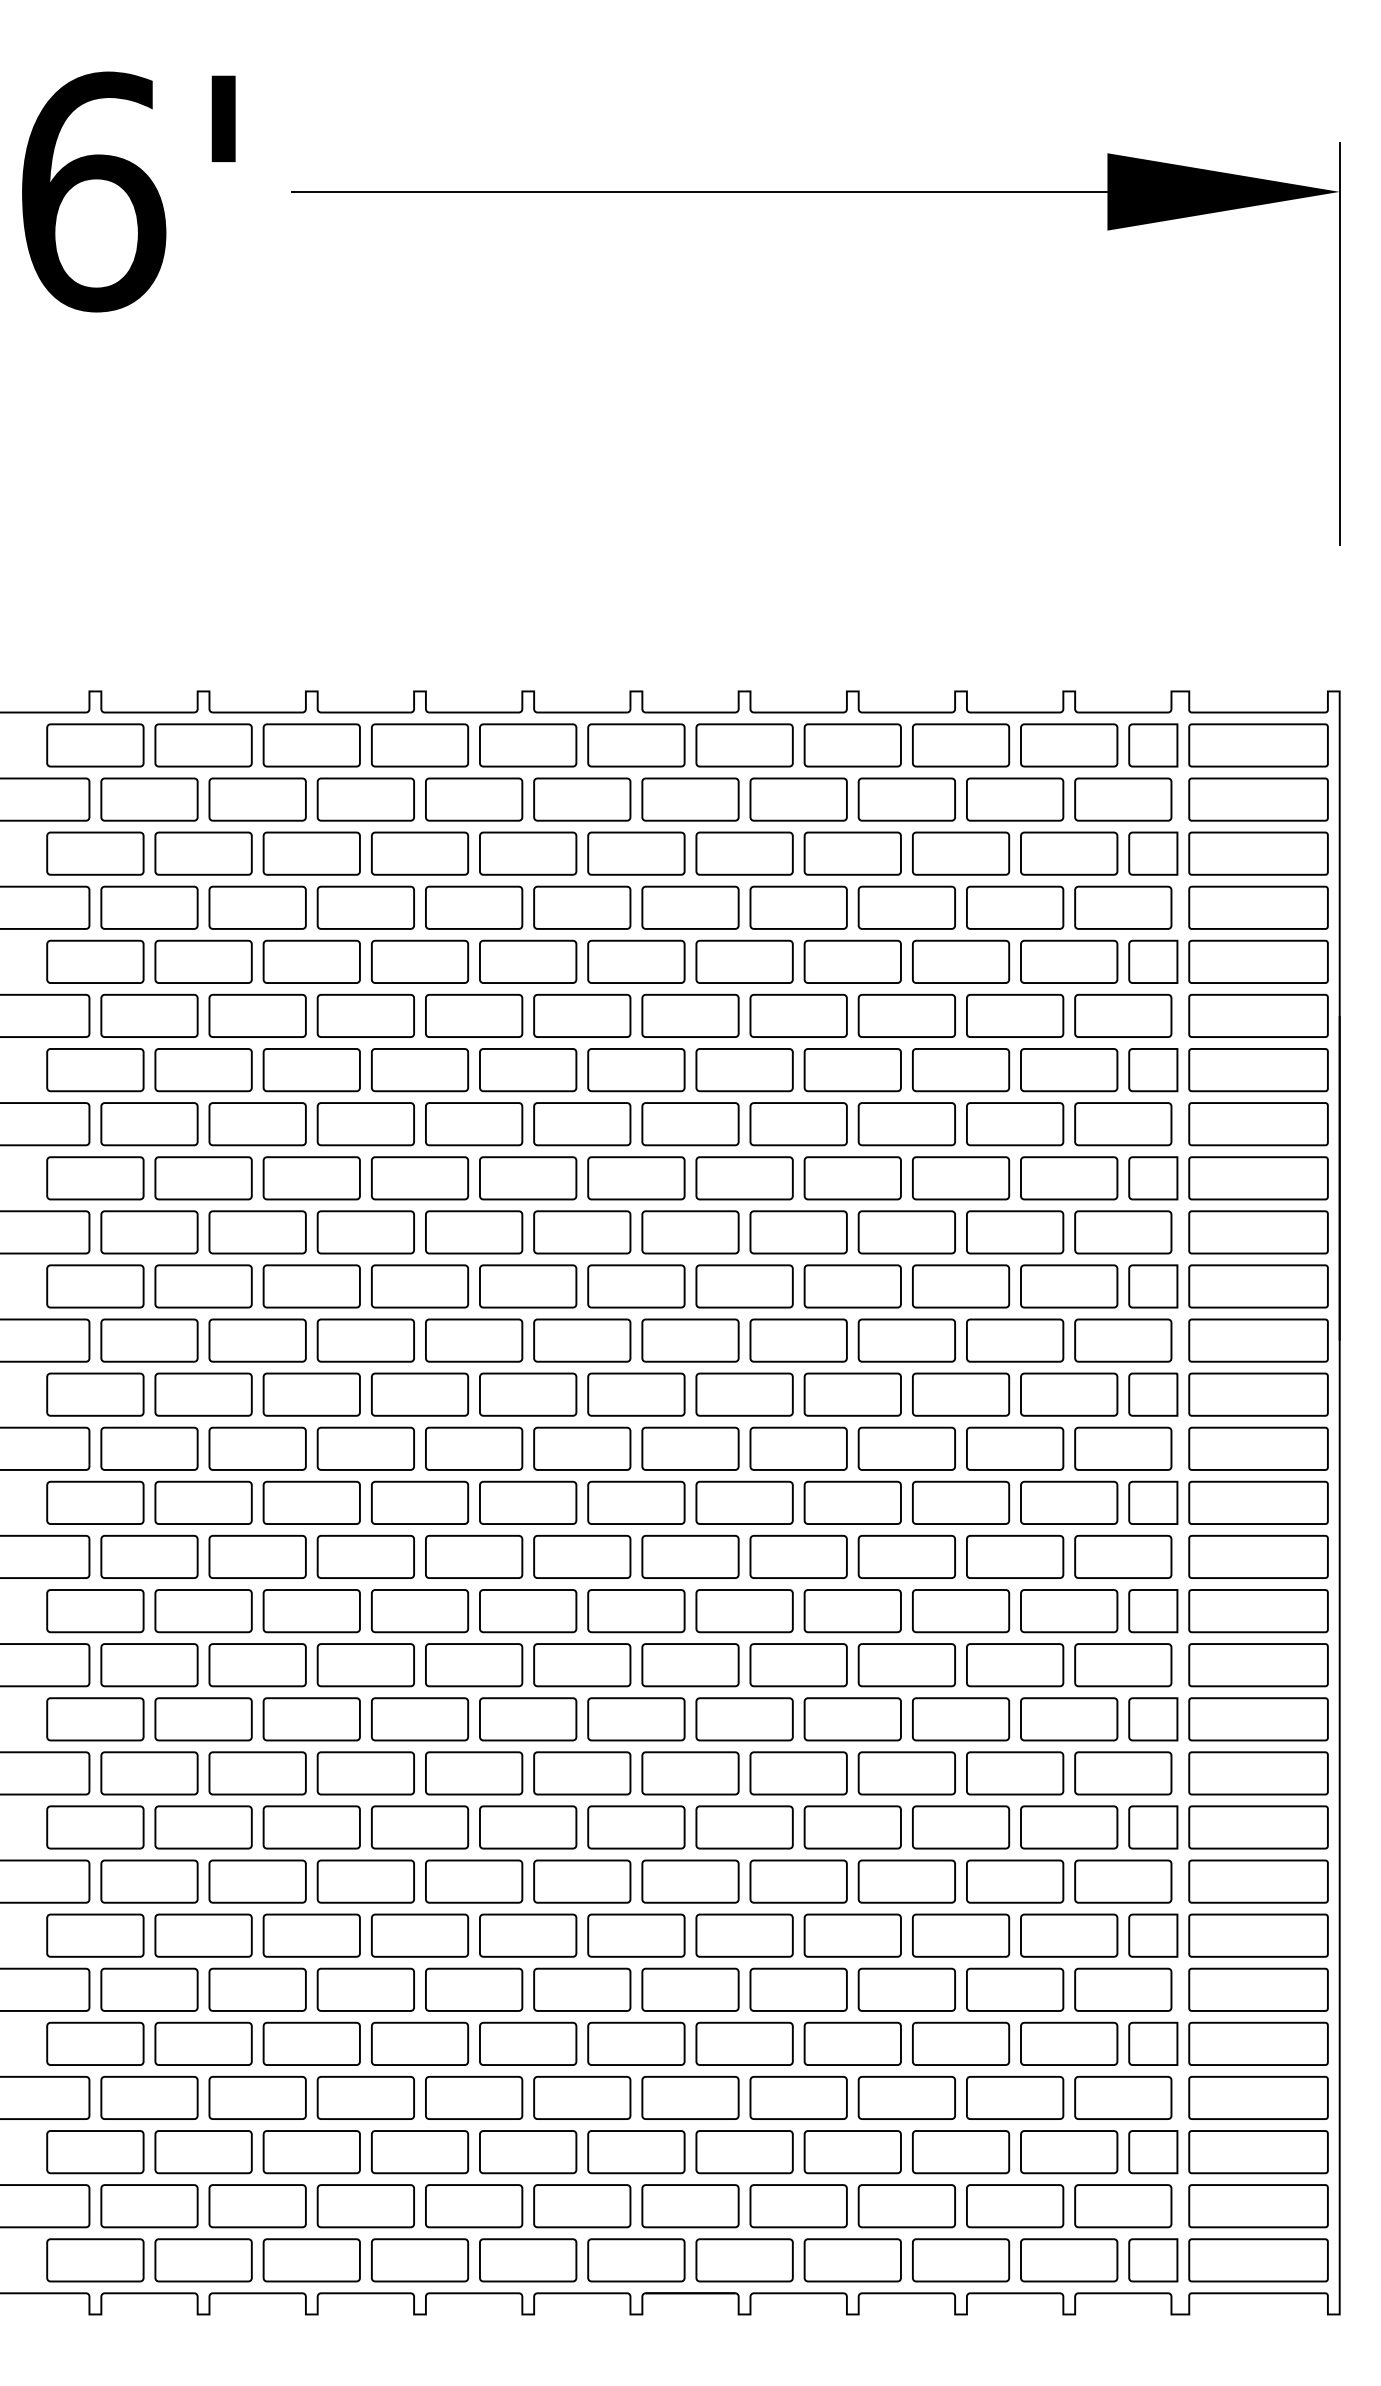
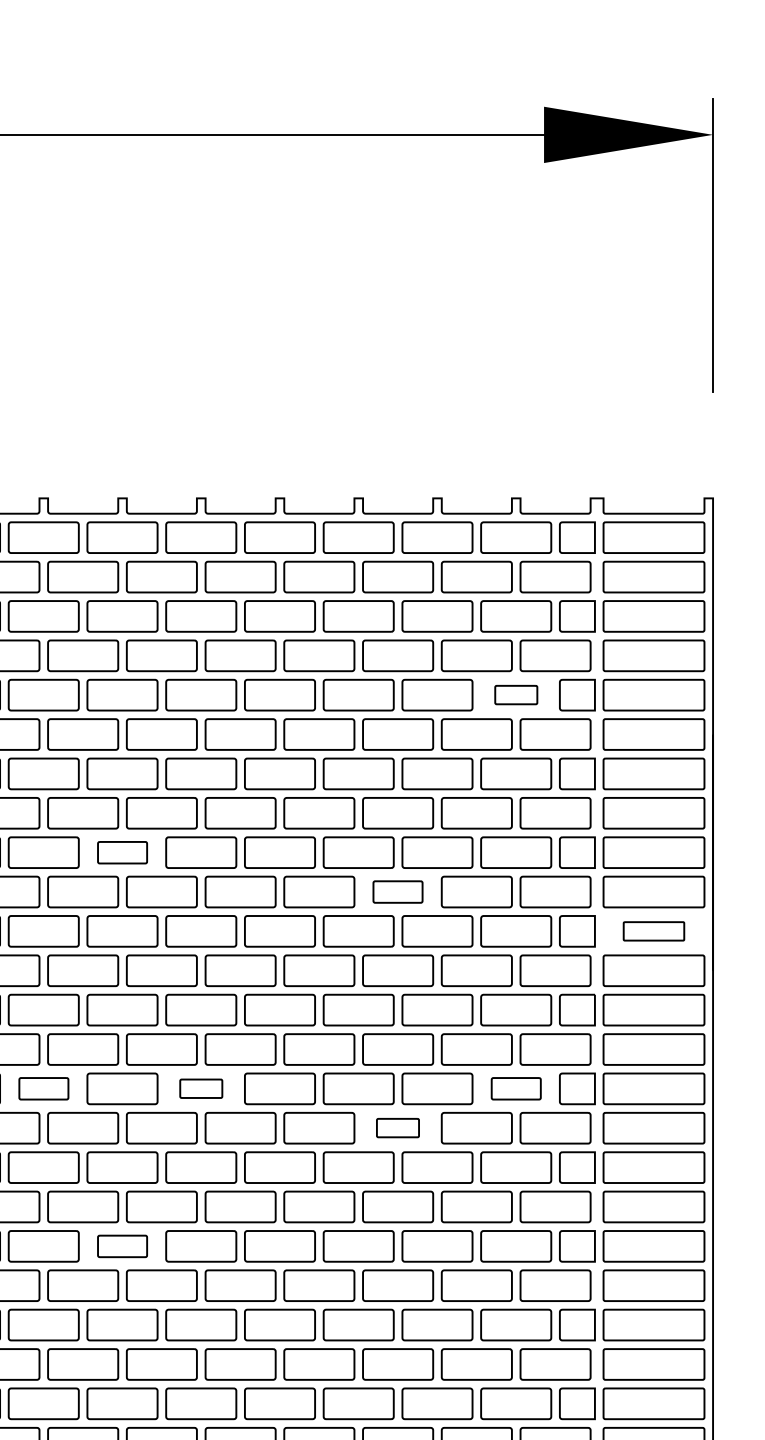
part: (1069, 961) -> (516, 694), size x0.6
part: (528, 1178) -> (122, 852), size x0.7
part: (906, 1232) -> (397, 892), size x0.7
part: (1258, 1286) -> (653, 931), size x0.6
part: (420, 1502) -> (44, 1088), size x0.7
part: (636, 1502) -> (201, 1088), size x0.6
part: (1069, 1502) -> (516, 1088), size x0.7
part: (906, 1556) -> (397, 1127), size x0.6
part: (528, 1719) -> (122, 1246), size x0.7

